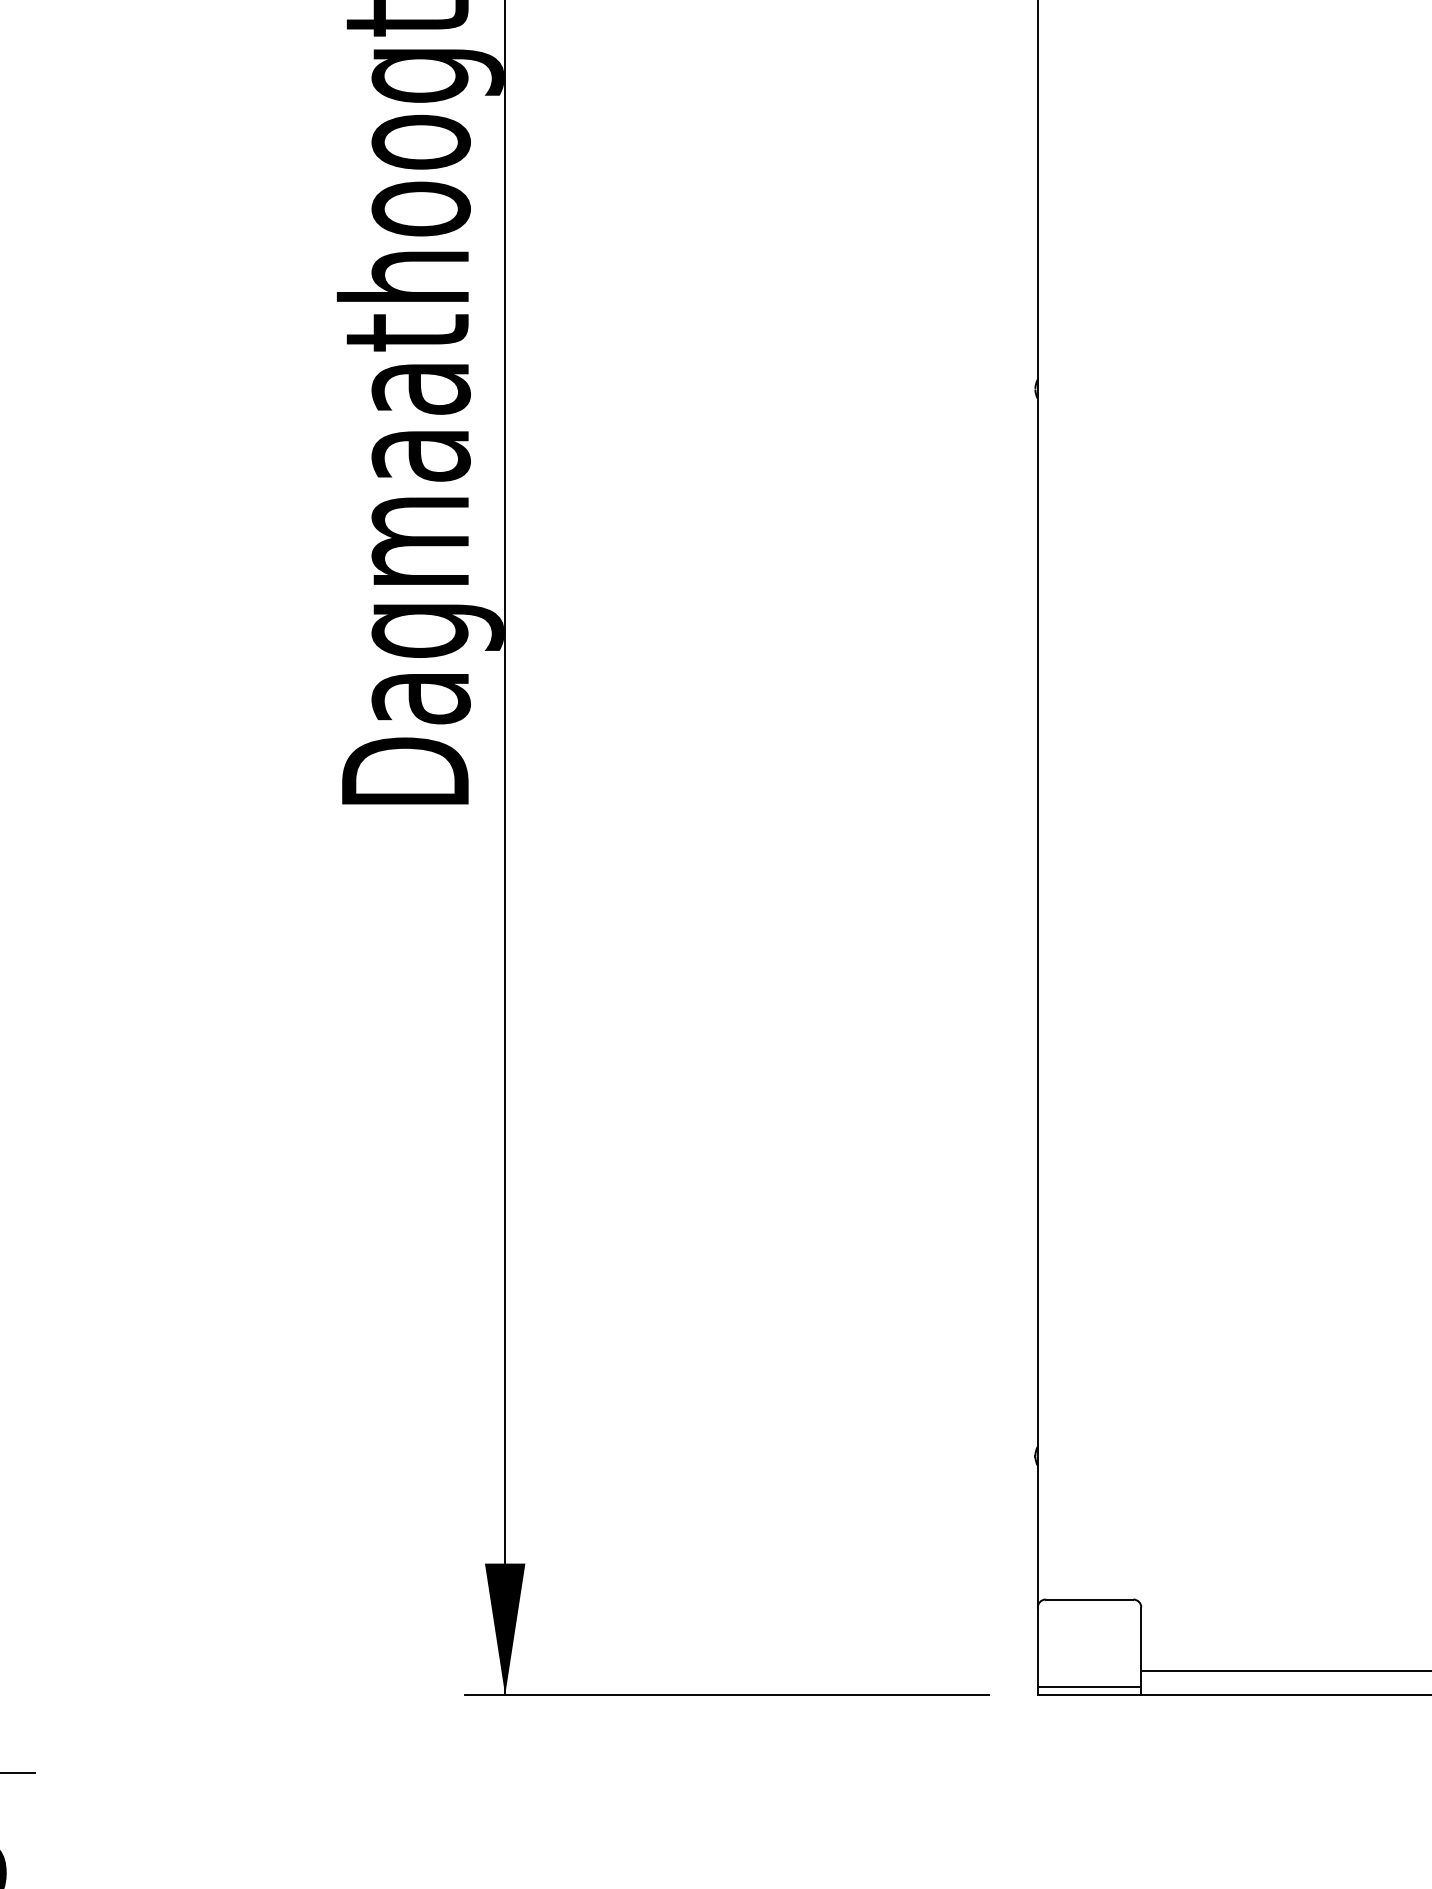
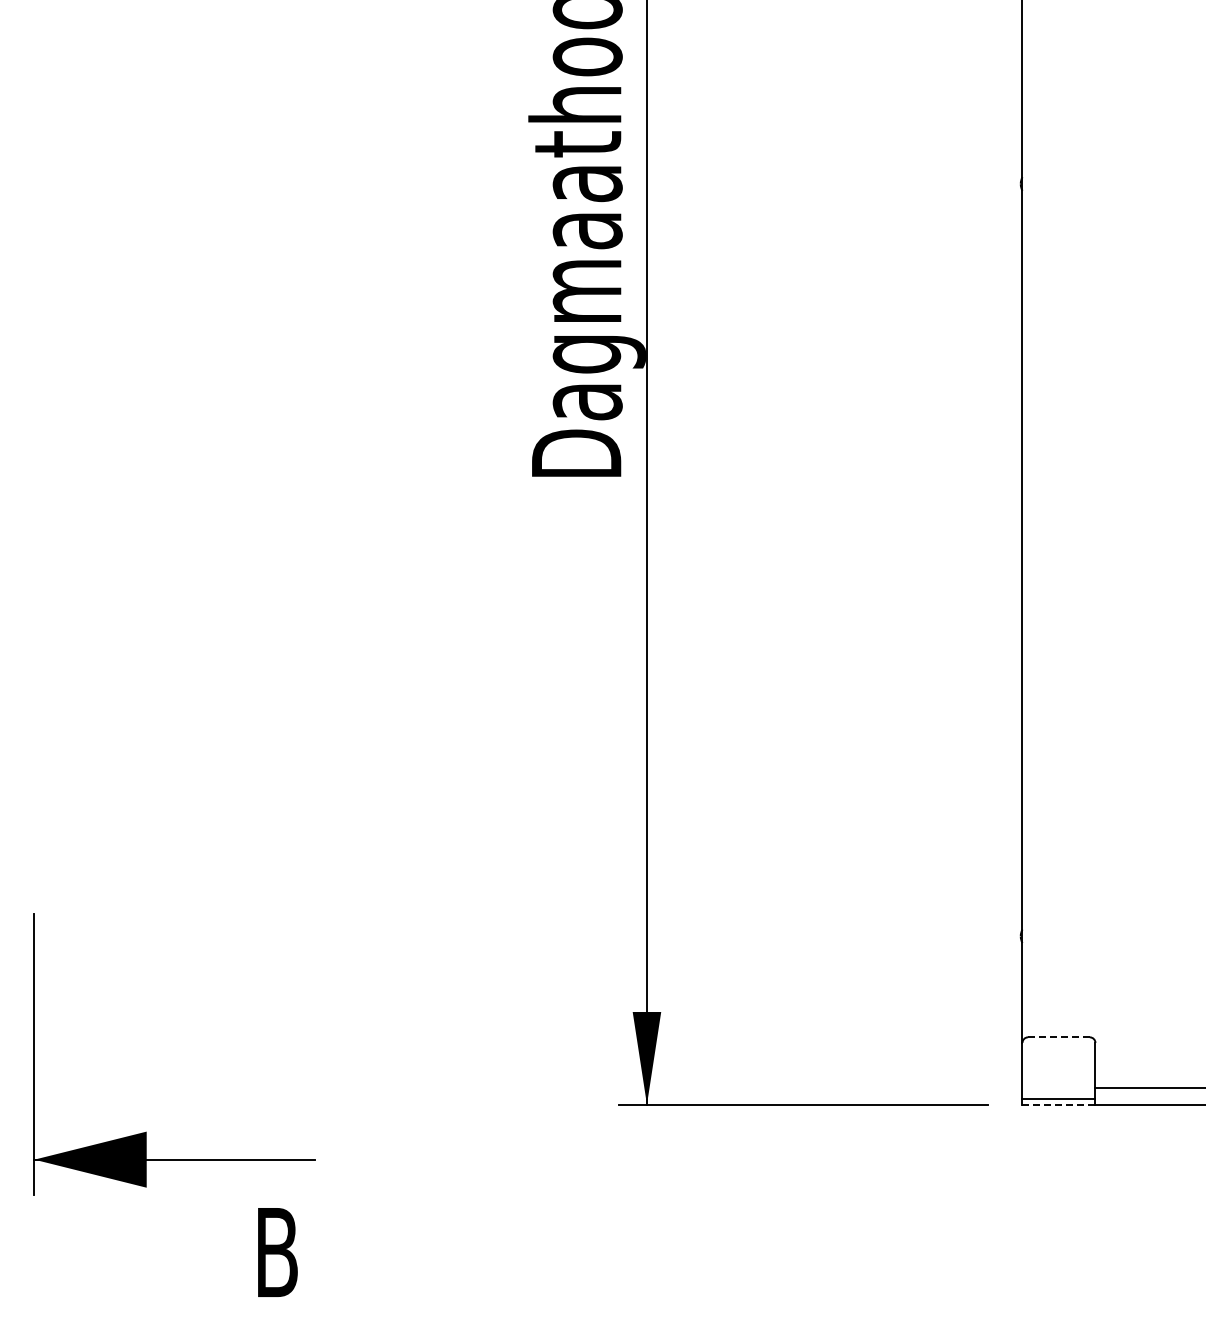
line: (1088, 1599) -> (1058, 1037), solid -> dashed
line: (1088, 1694) -> (1058, 1104), solid -> dashed

